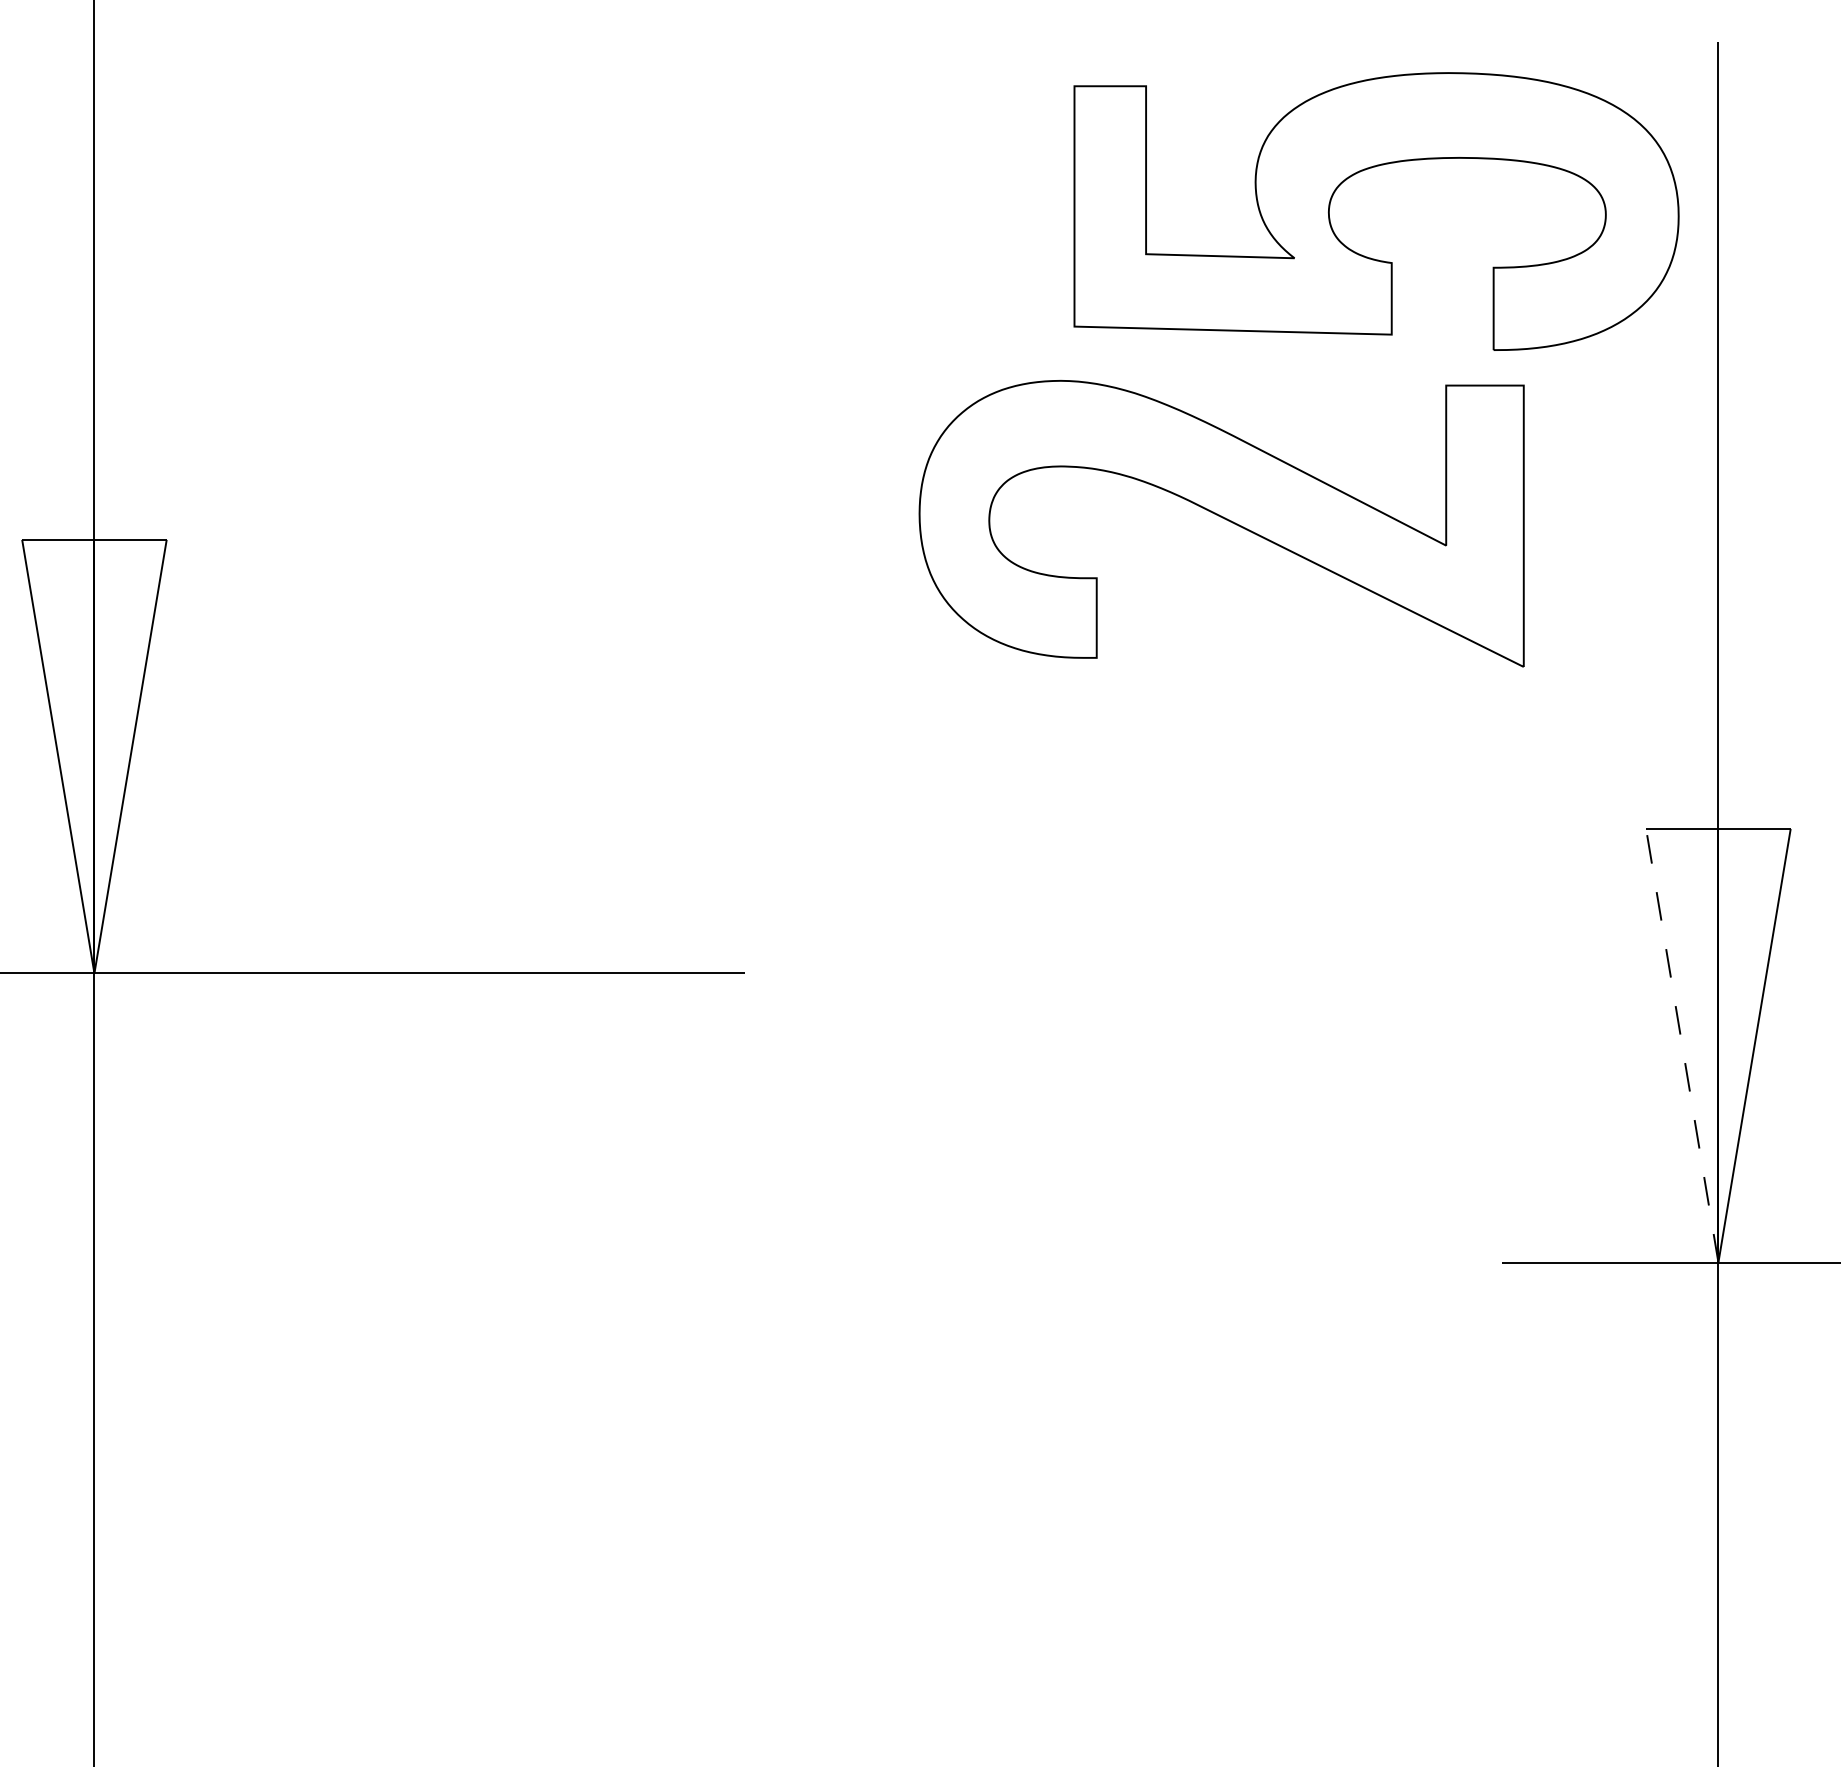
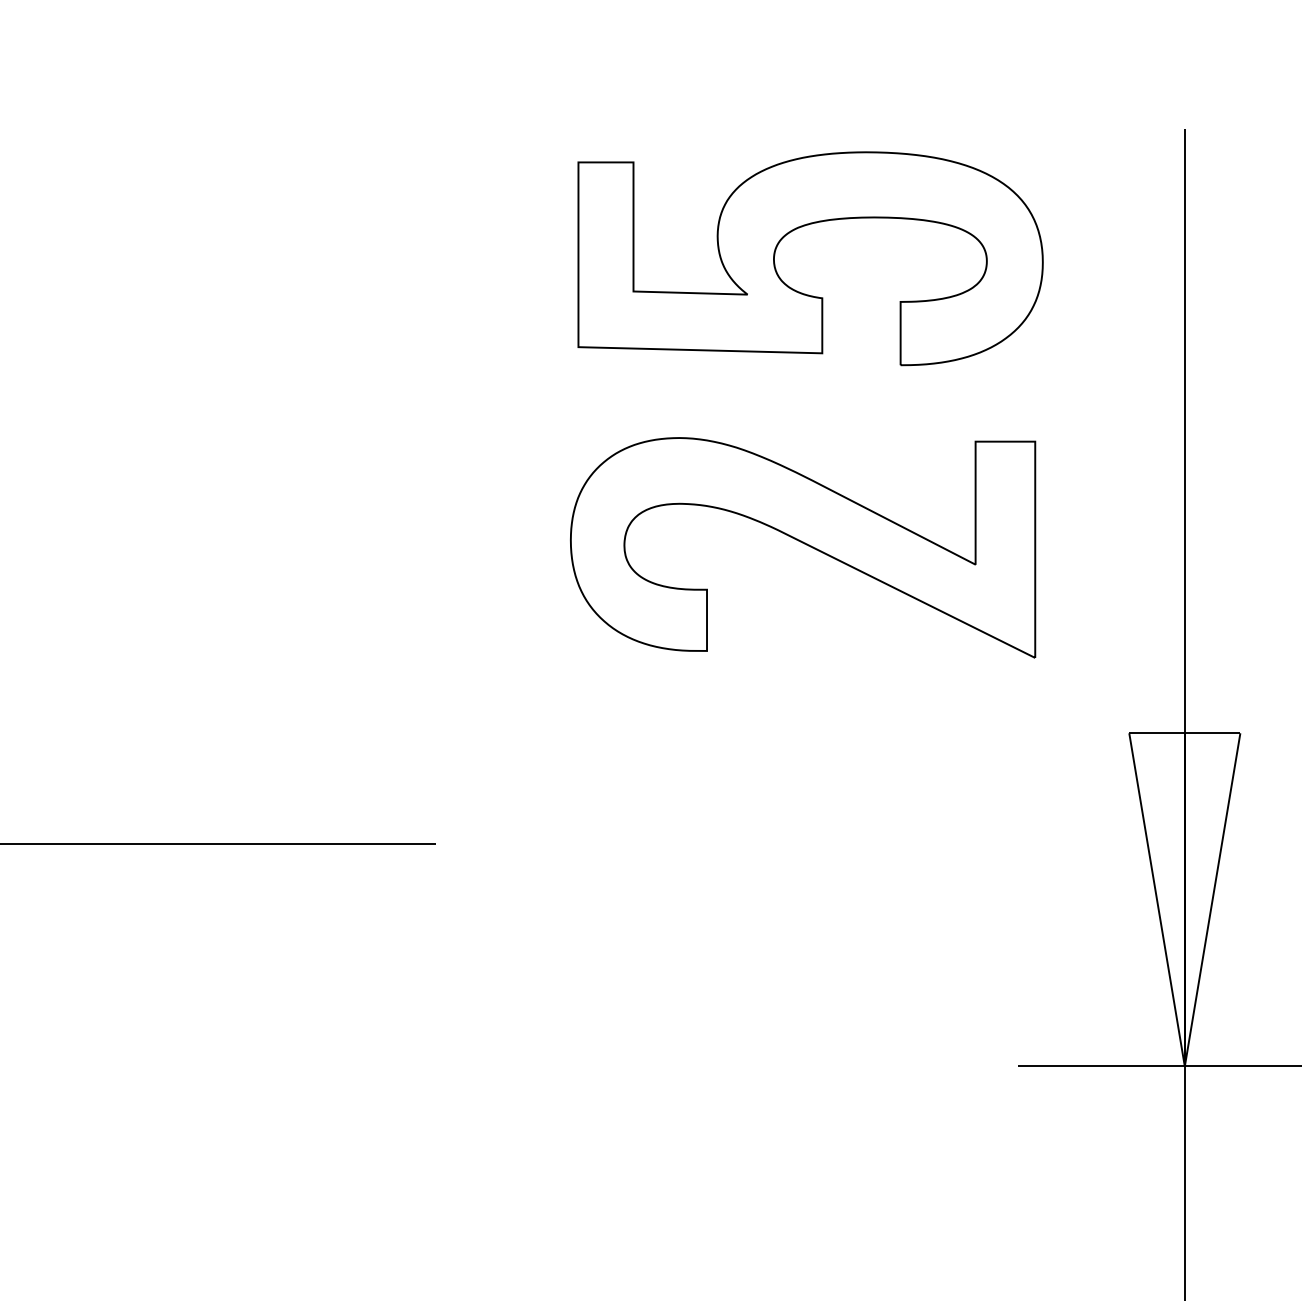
part: (1358, 173) -> (796, 229), moved
part: (1221, 523) -> (802, 547), moved
line: (1682, 1045) -> (1157, 899), dashed -> solid

